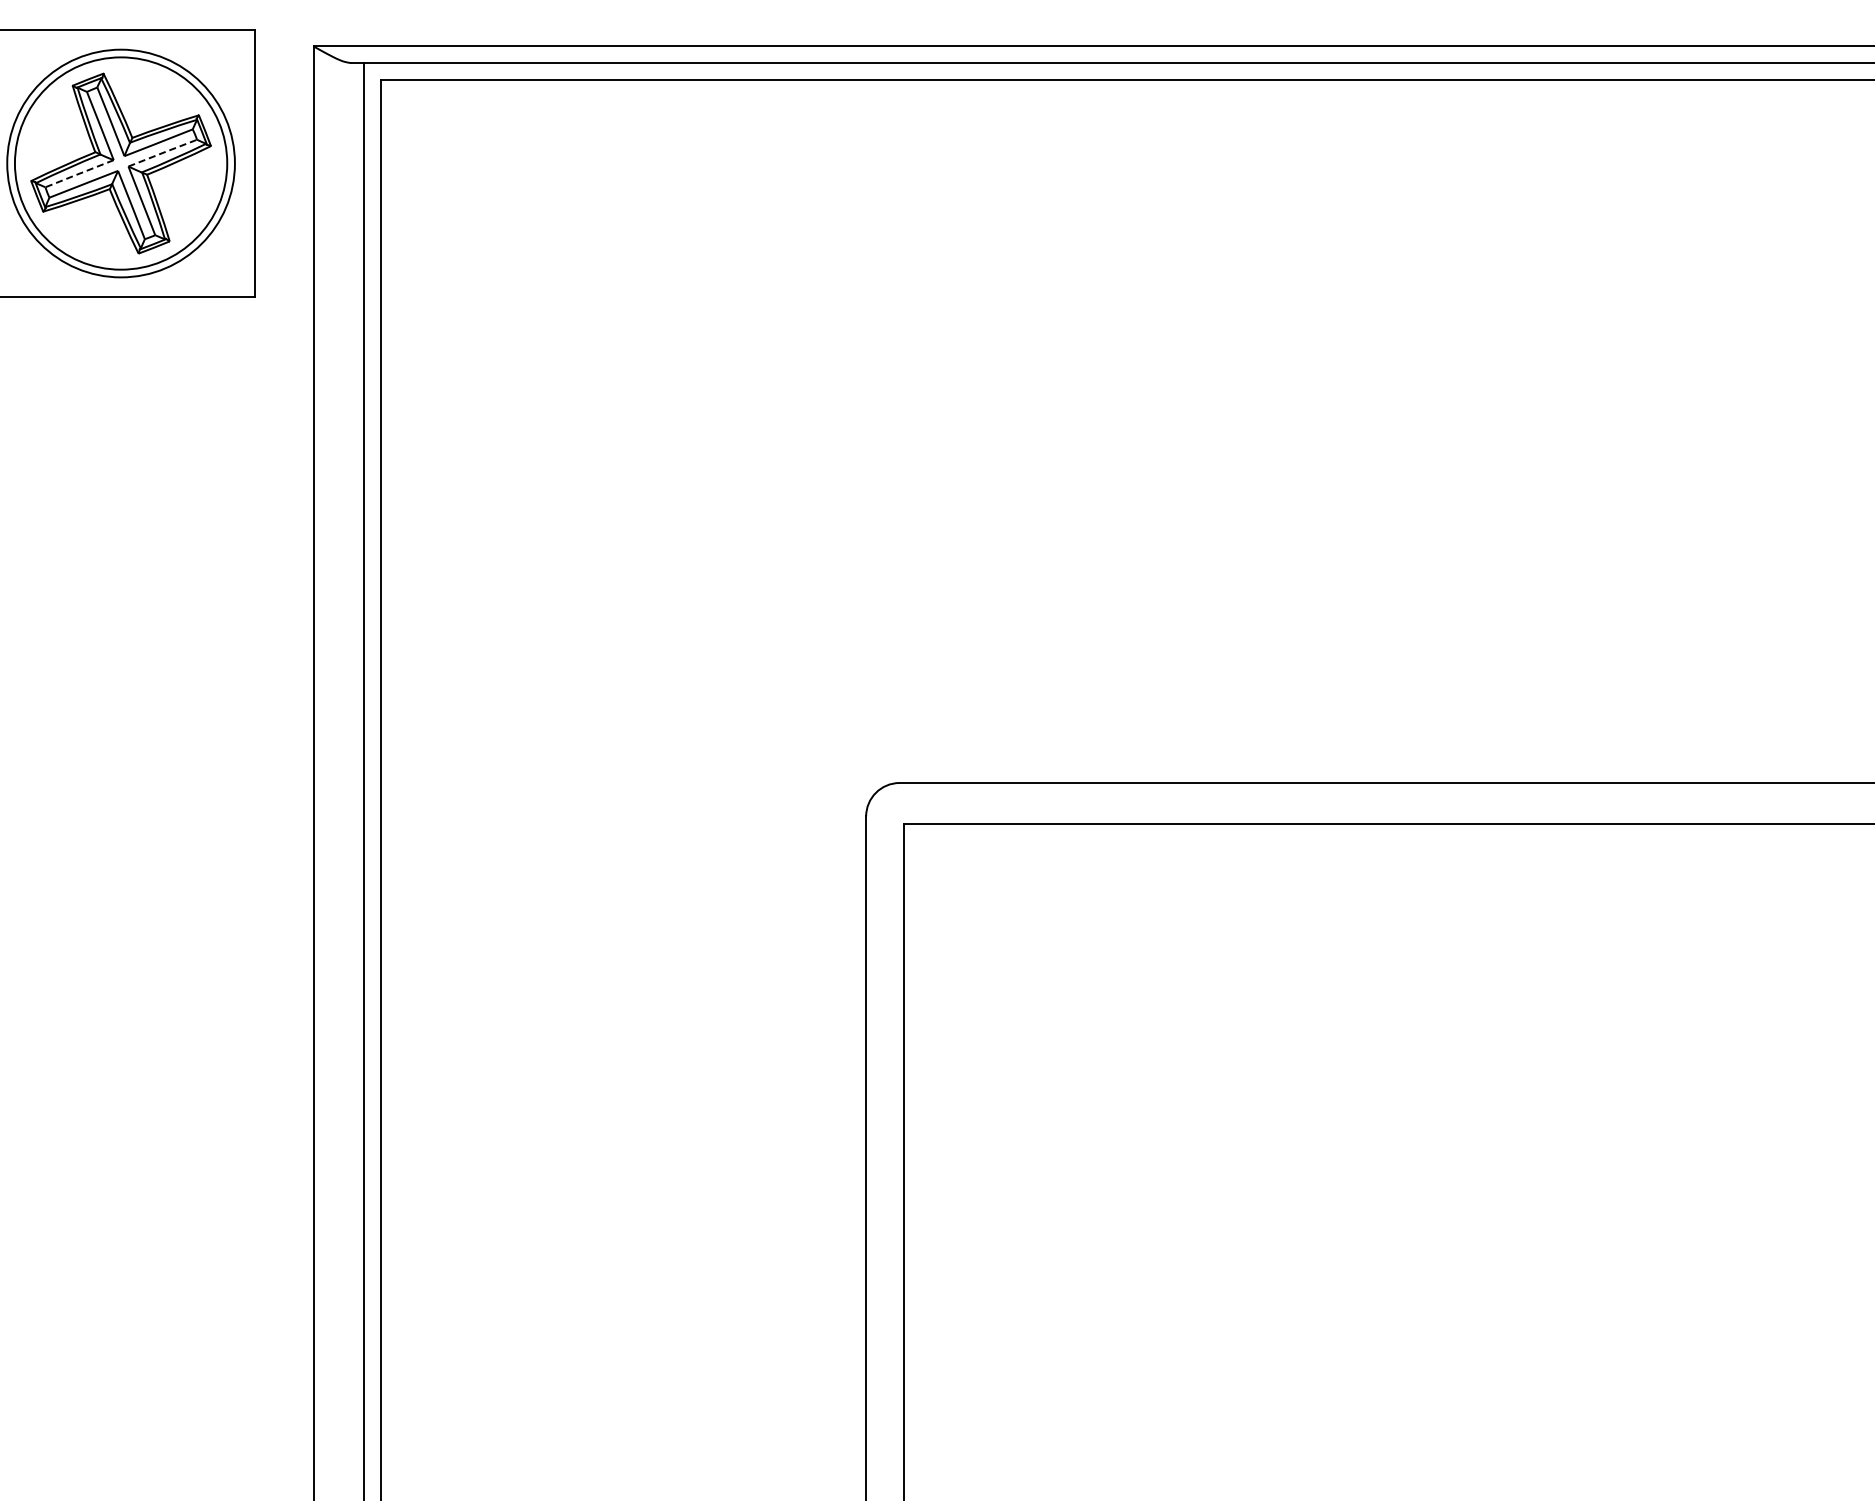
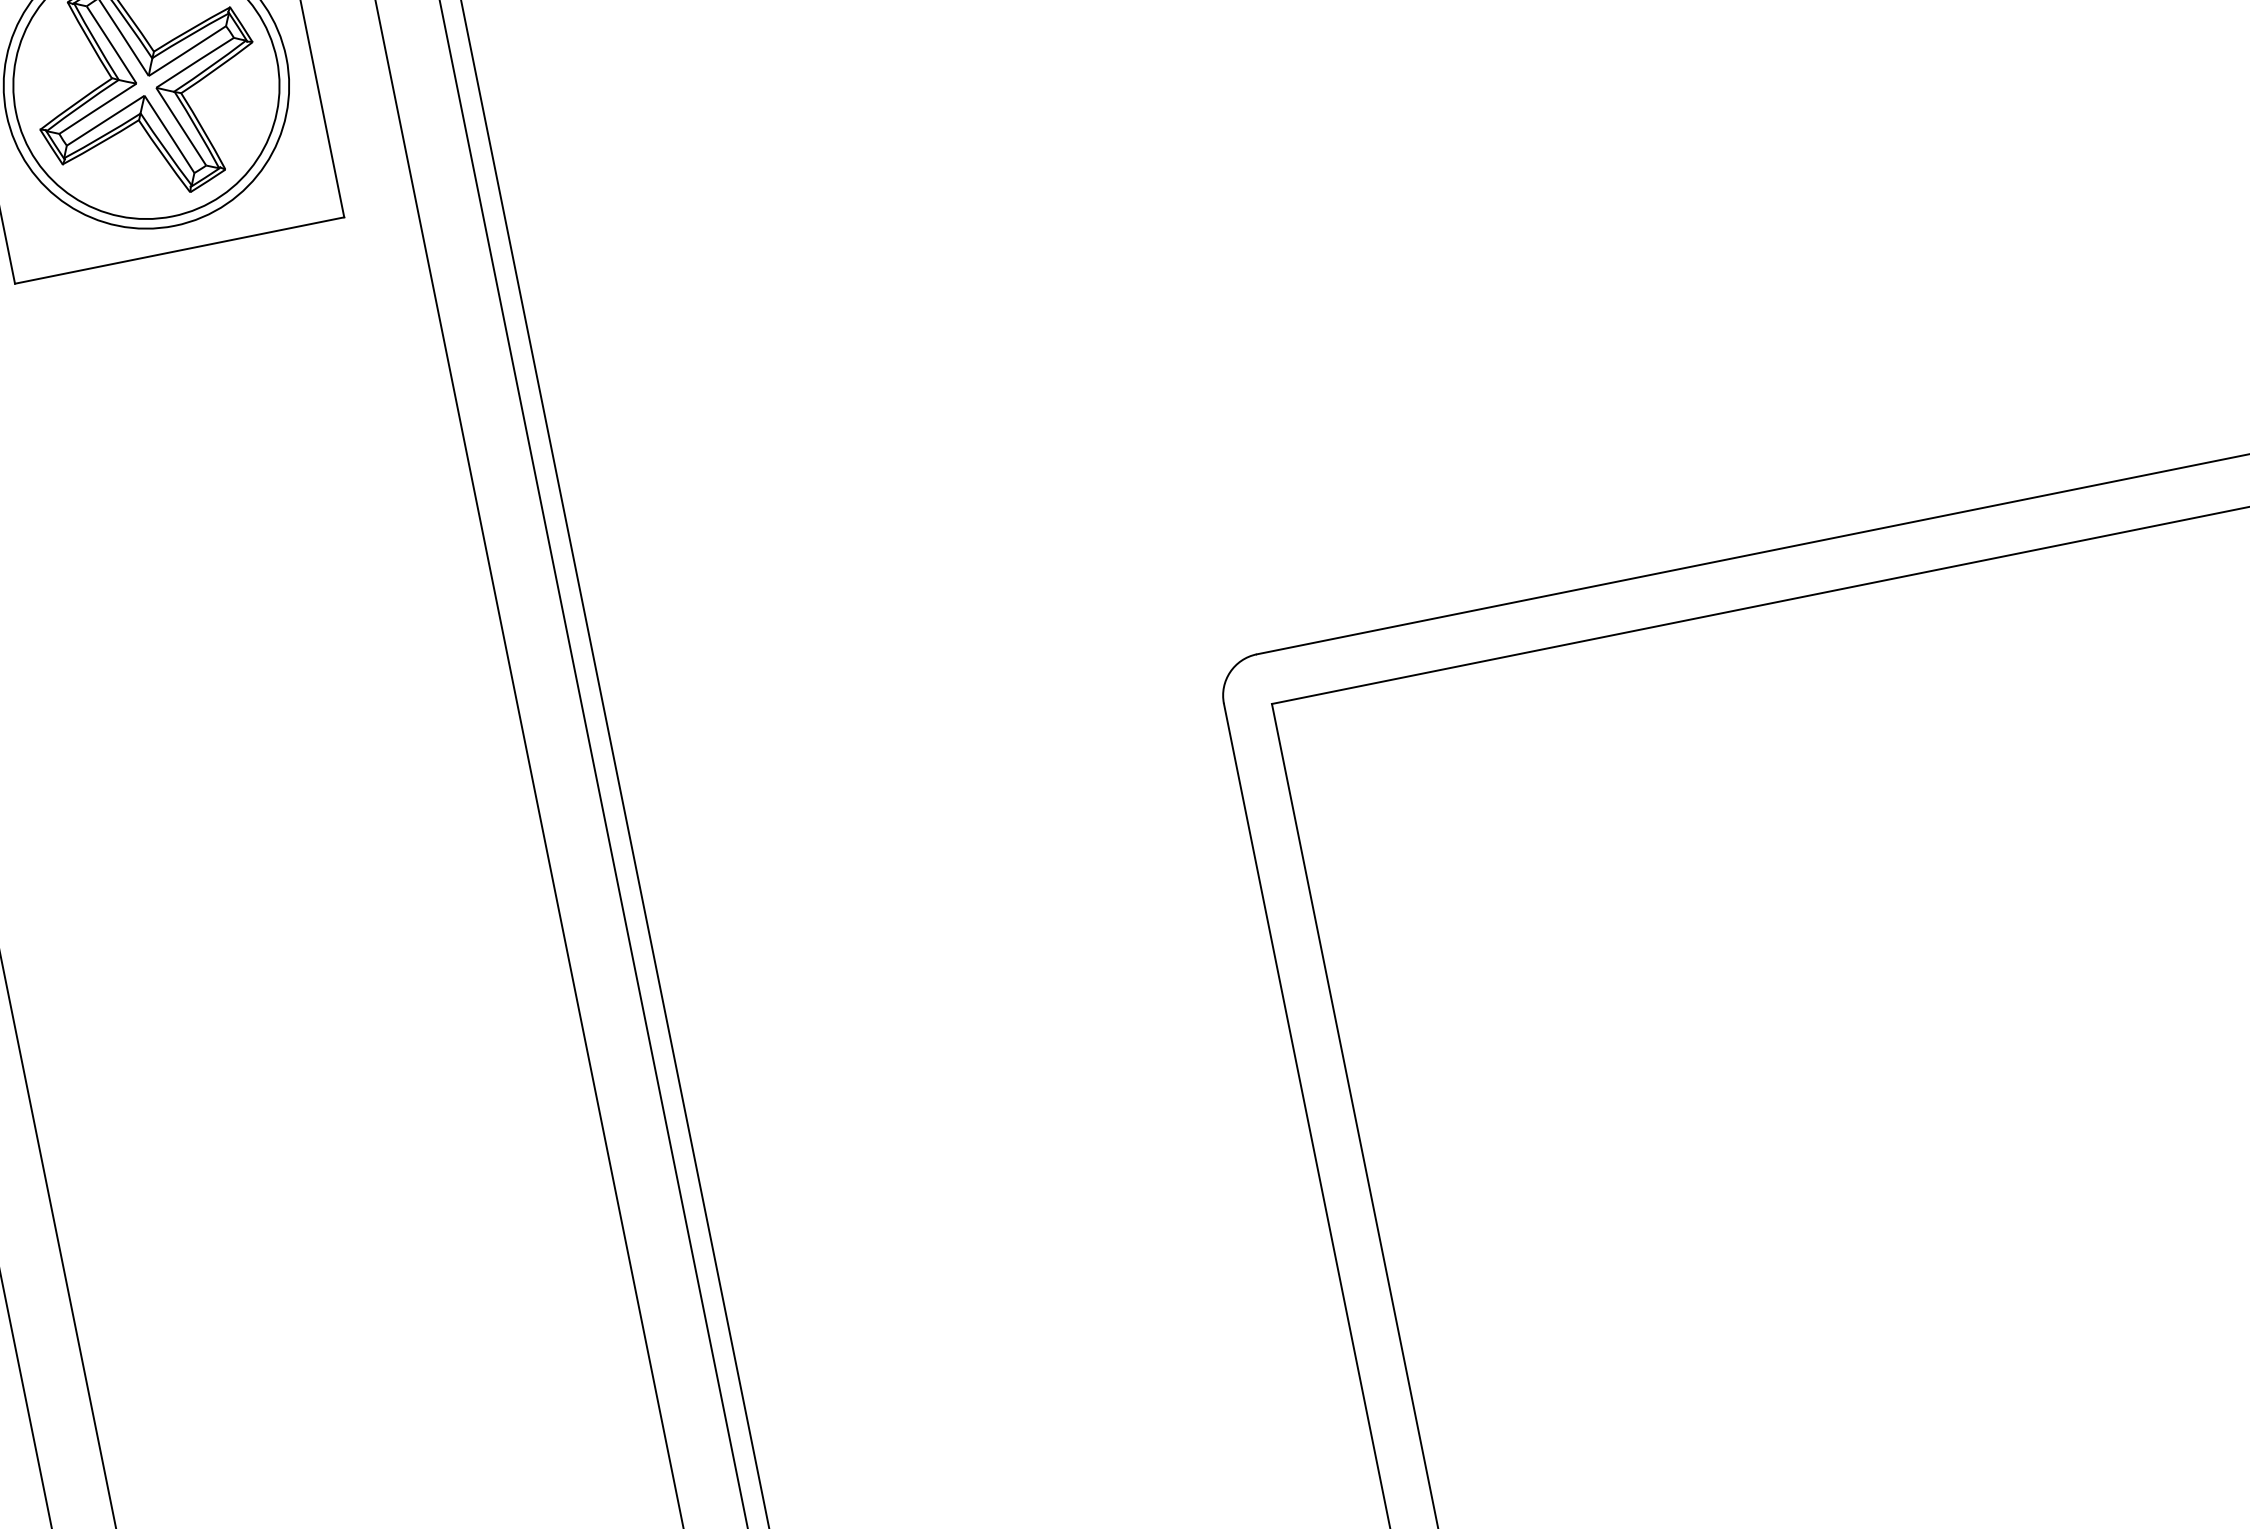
line: (163, 152) -> (195, 61), dashed -> solid
line: (79, 173) -> (97, 108), dashed -> solid

